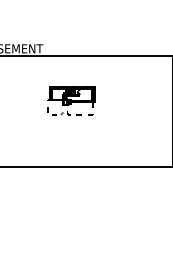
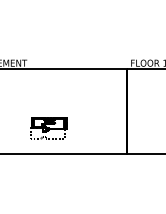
part: (70, 101) -> (48, 128), moved

